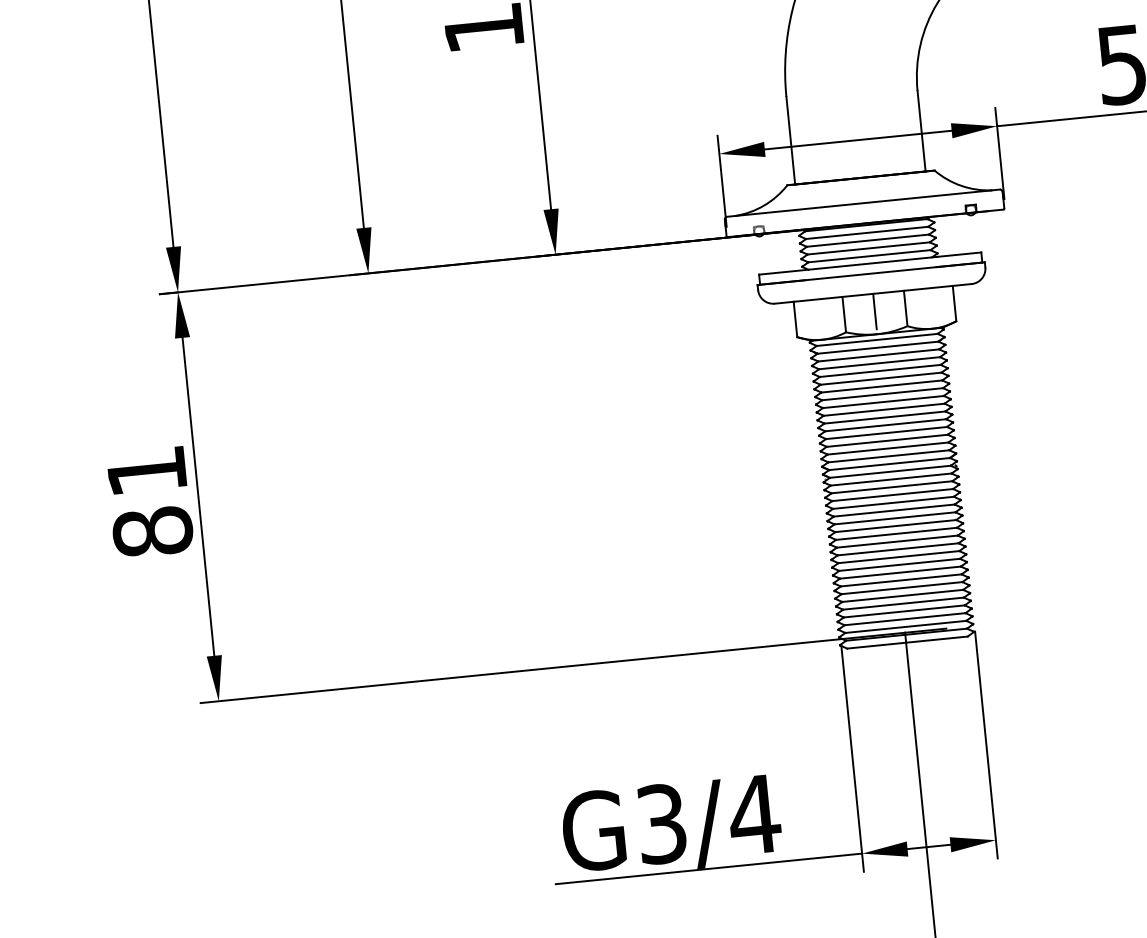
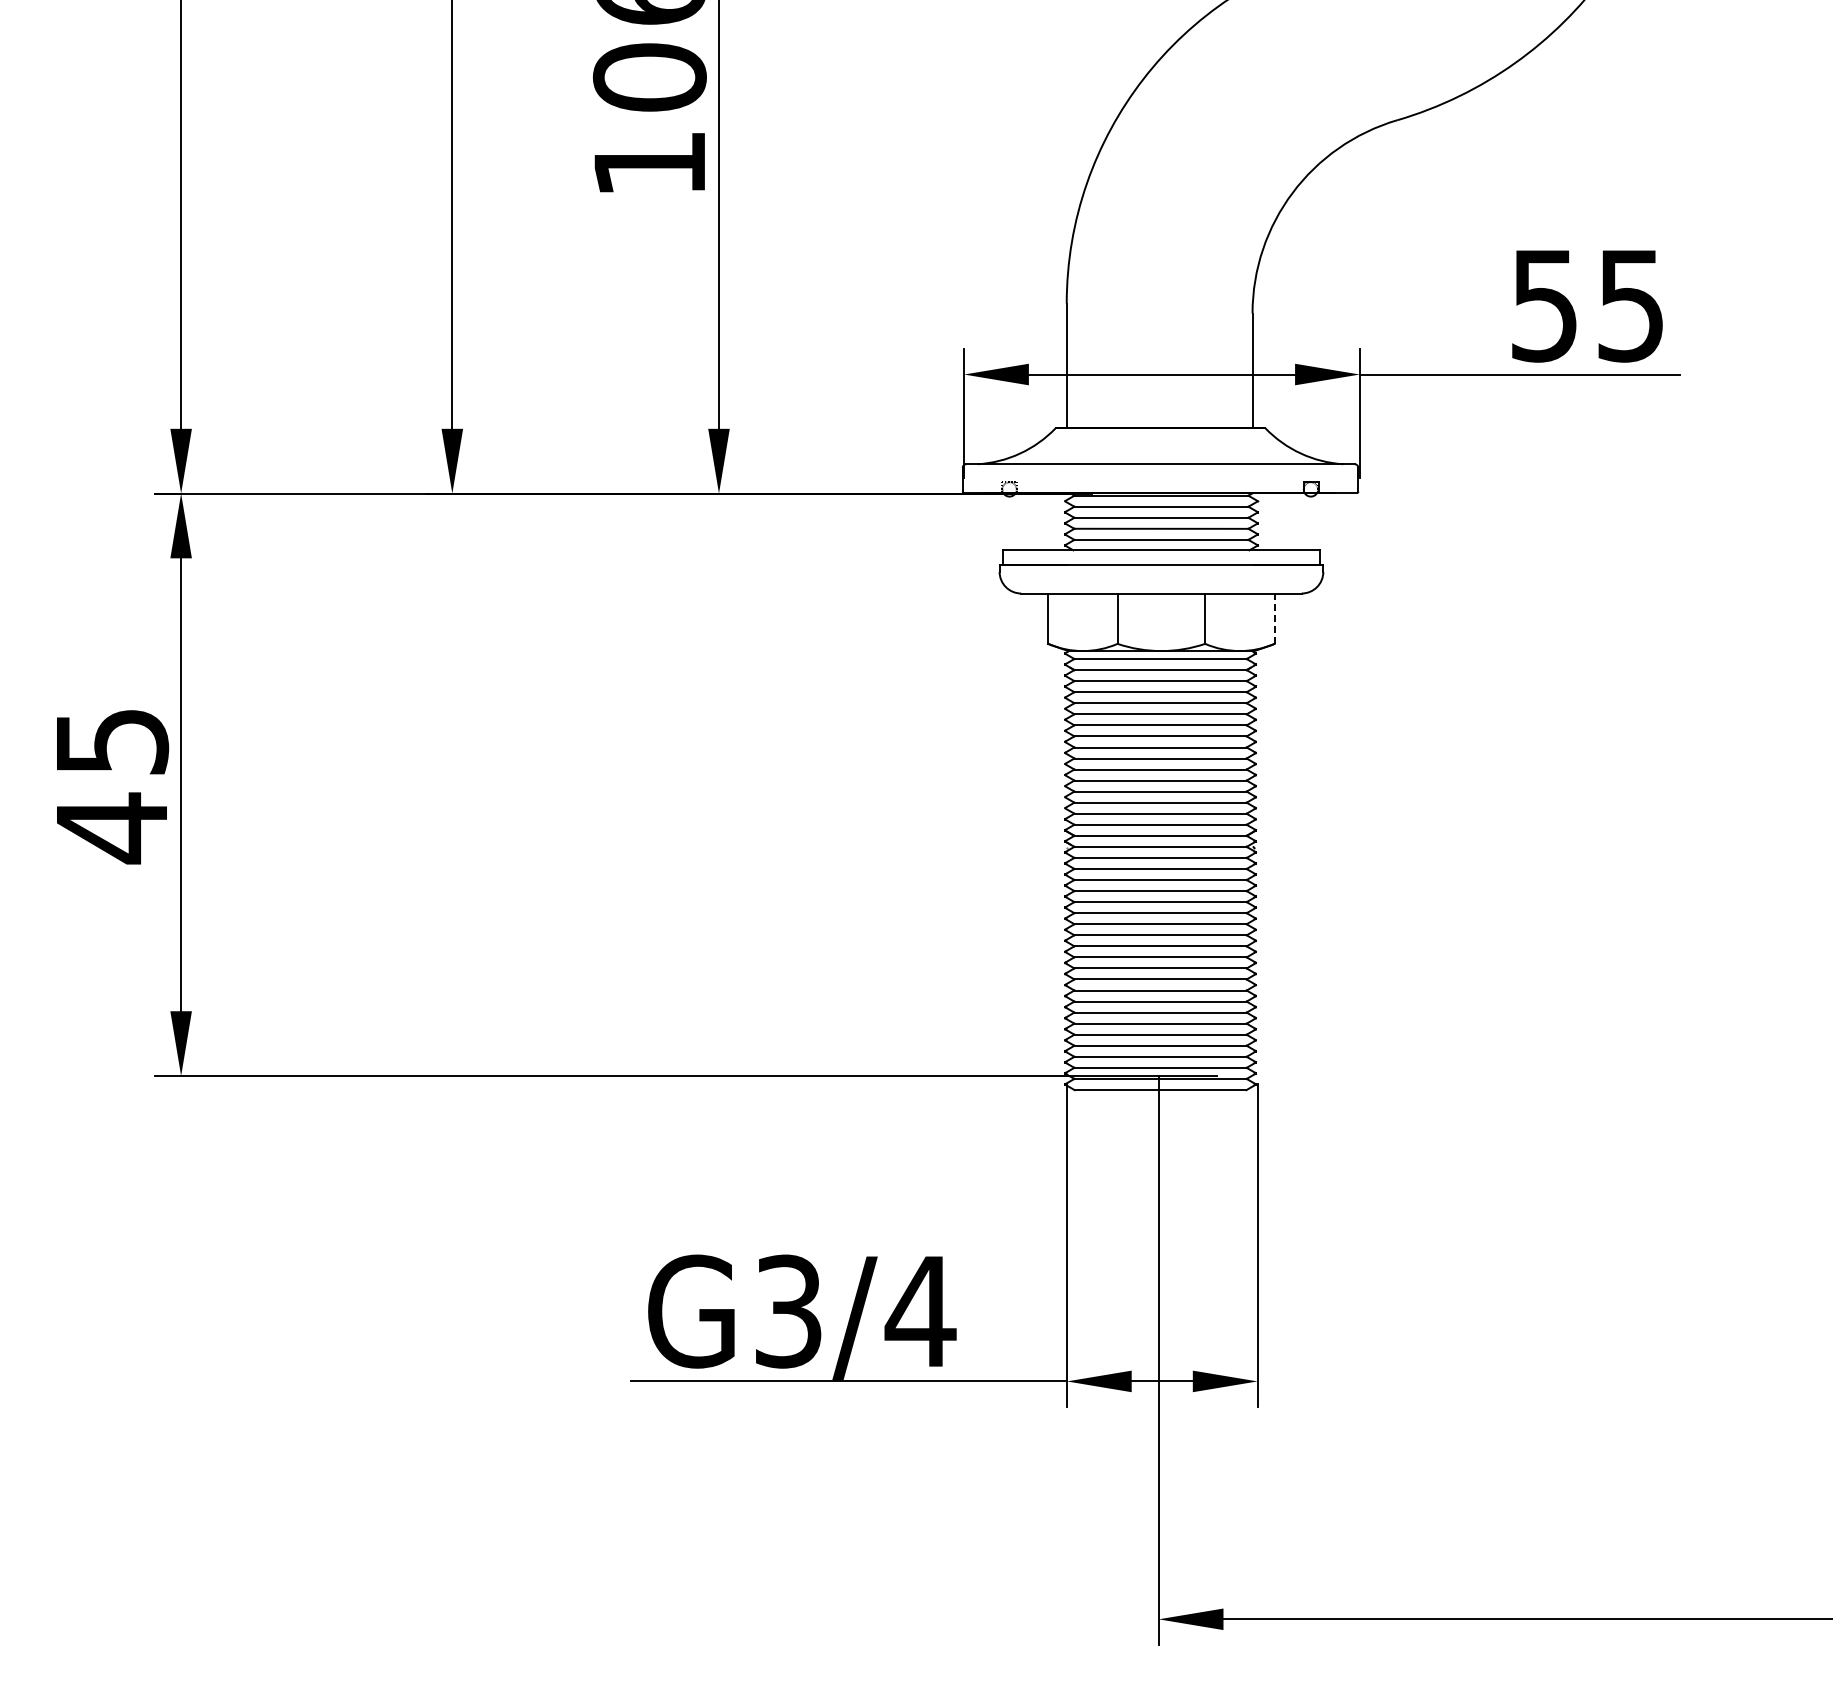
line: (954, 303) -> (1274, 618), solid -> dashed
line: (875, 311) -> (1161, 618), removed
text: (150, 503) -> (112, 787), 81 -> 45

